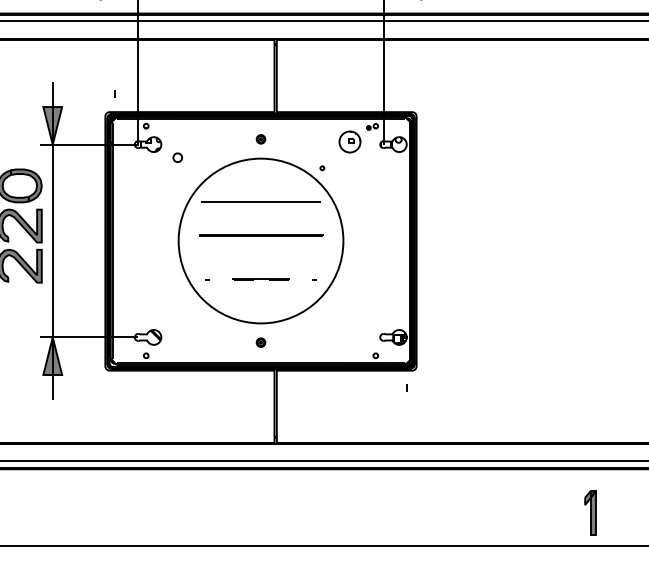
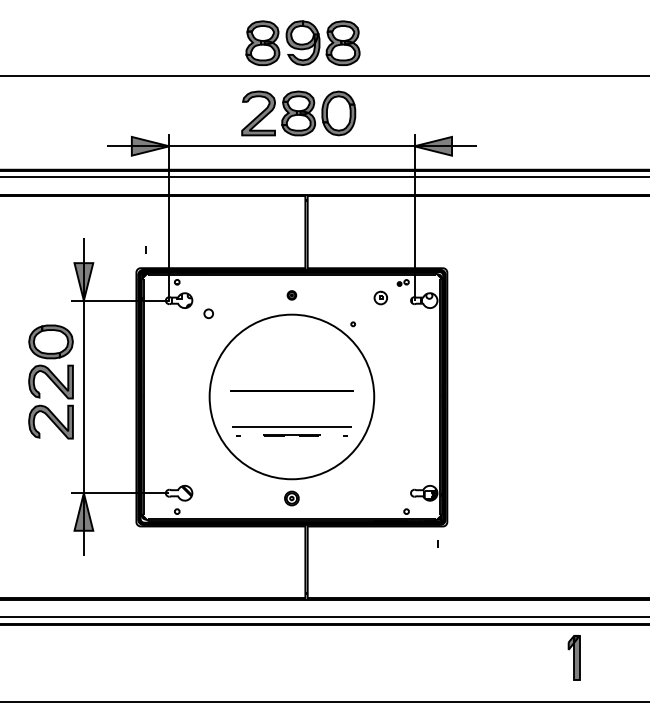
part: (349, 141) -> (380, 297), size x0.6
line: (260, 201) -> (291, 426), moved
part: (260, 342) -> (291, 498), size x1.6
part: (589, 512) -> (573, 657), moved

